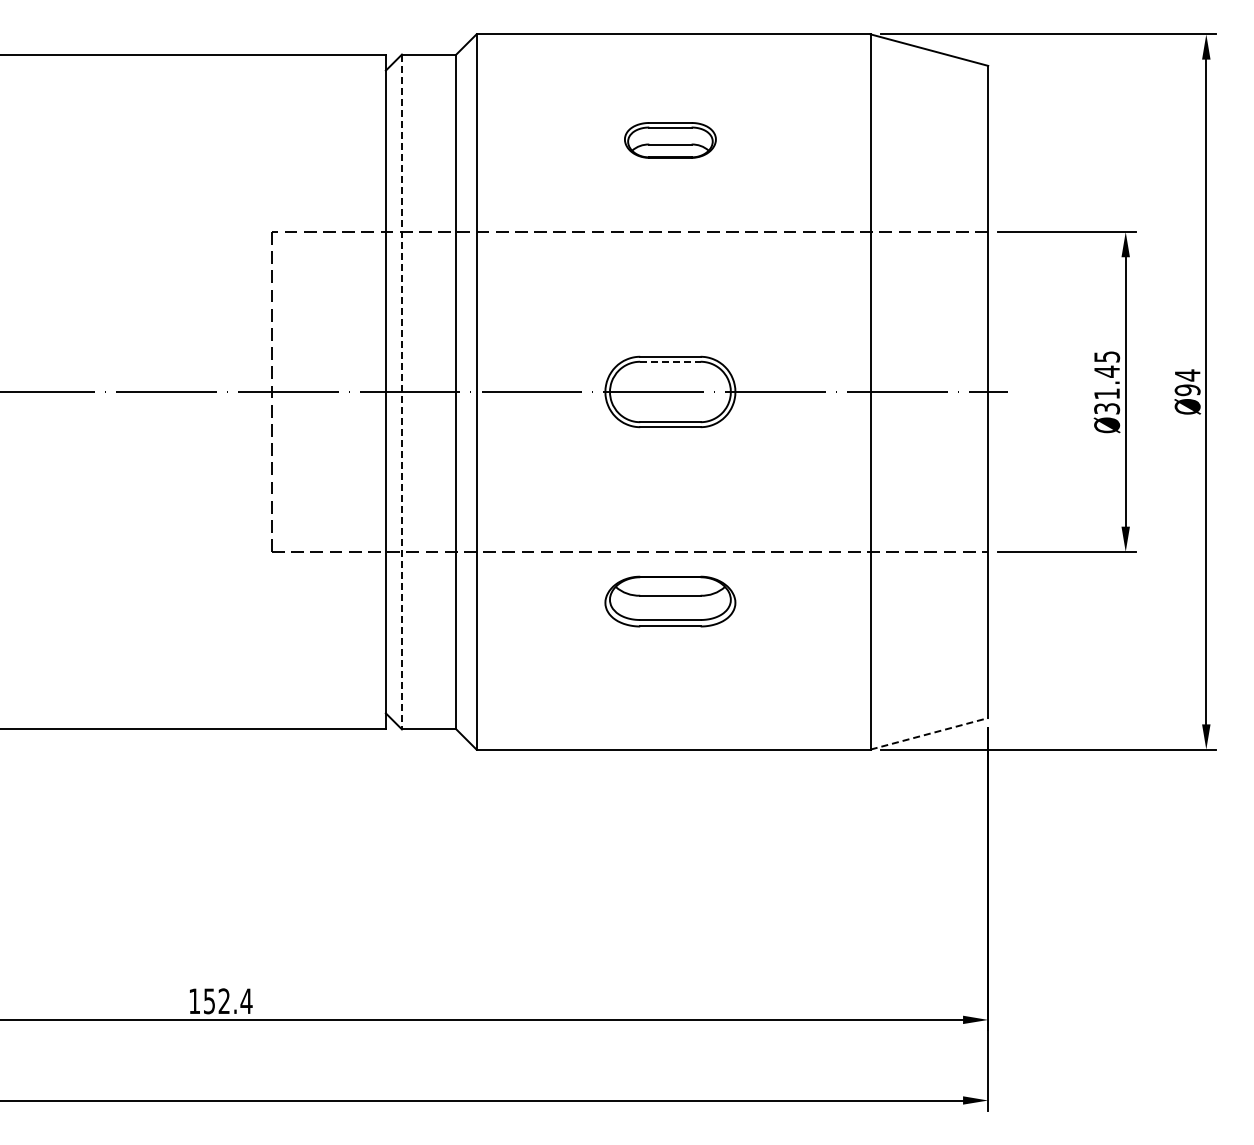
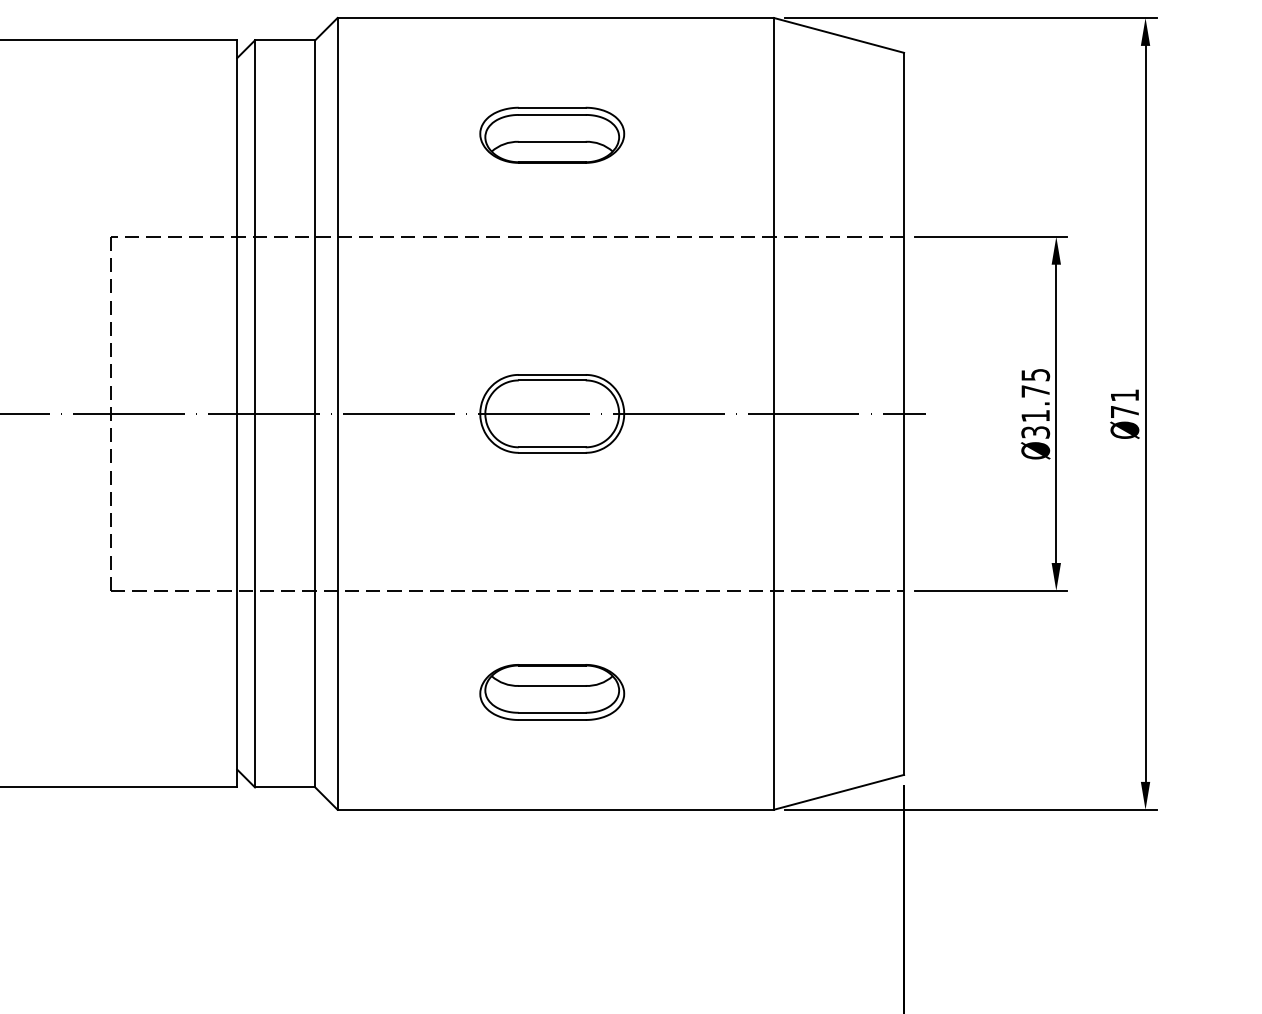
part: (670, 140) -> (552, 135), size x1.43
line: (670, 361) -> (552, 380), dashed -> solid
text: (1106, 371) -> (1035, 391), Ø31.45 -> Ø31.75
text: (1187, 382) -> (1124, 403), Ø94 -> Ø71
line: (401, 392) -> (254, 414), dashed -> solid
part: (670, 601) -> (552, 692), moved
line: (929, 733) -> (839, 791), dashed -> solid

